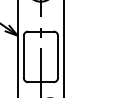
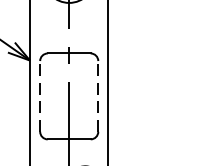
line: (23, 56) -> (39, 95), solid -> dashed
line: (58, 56) -> (99, 95), solid -> dashed

